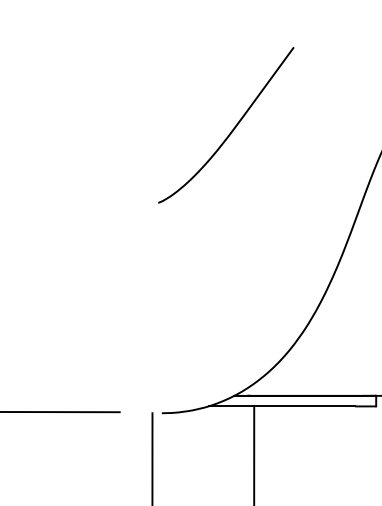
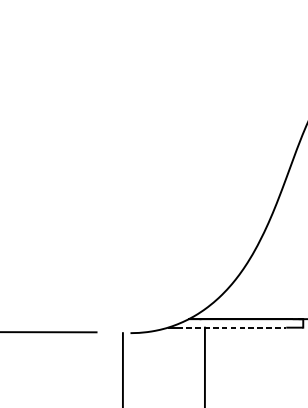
curve: (231, 130) -> (186, 105), removed
line: (287, 406) -> (231, 327), solid -> dashed

